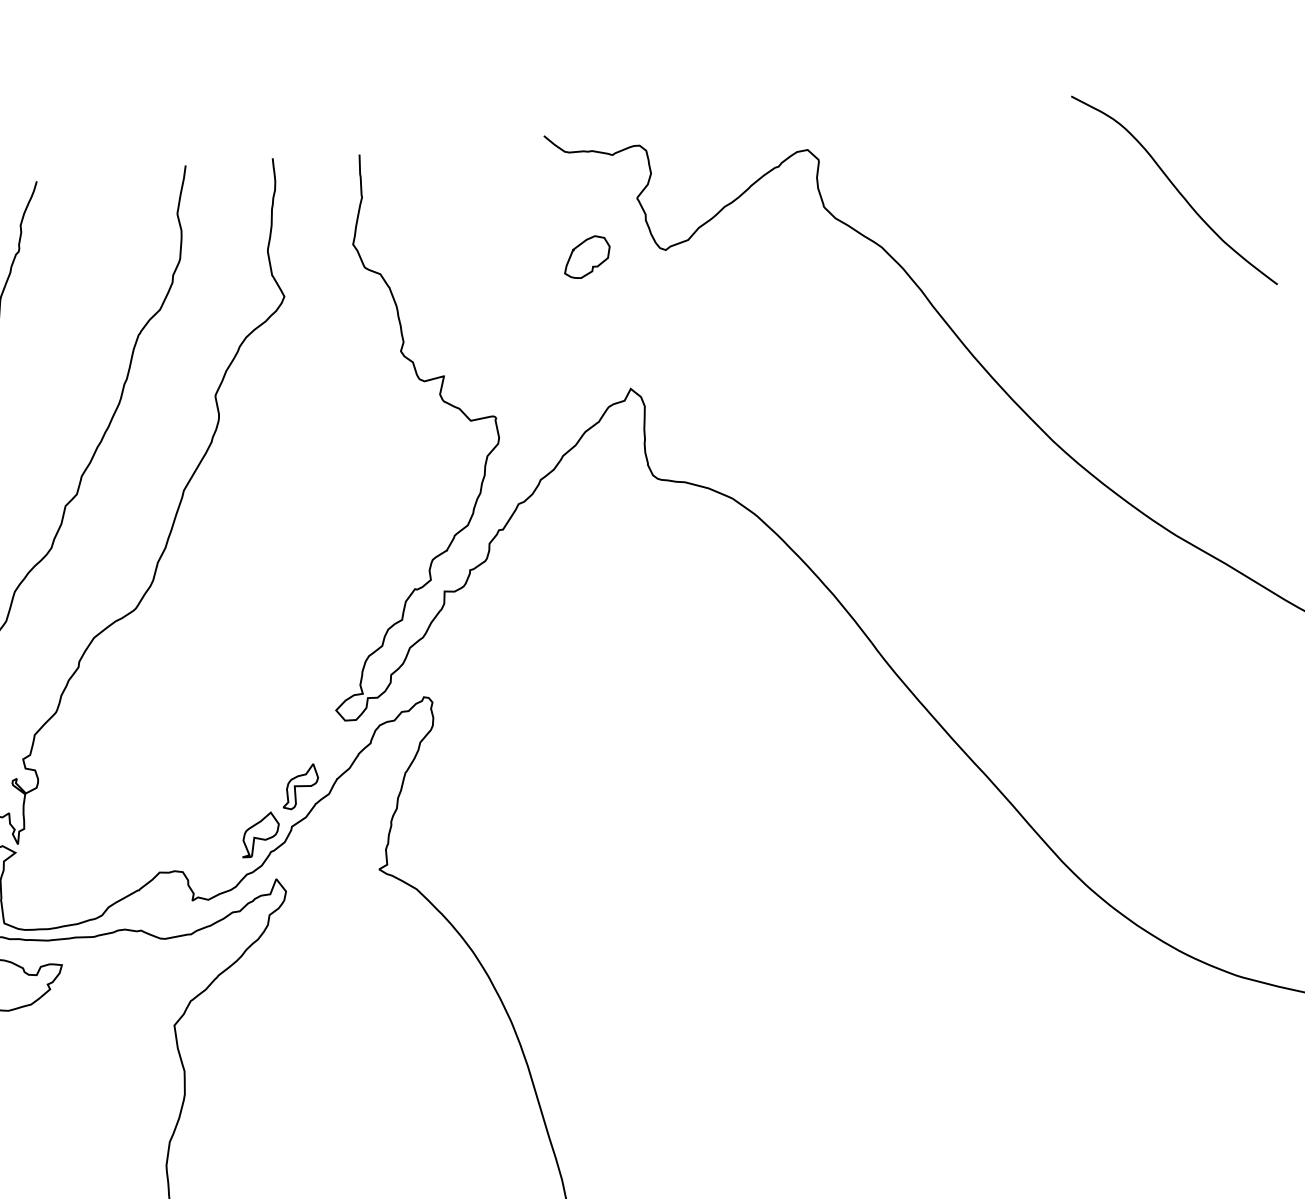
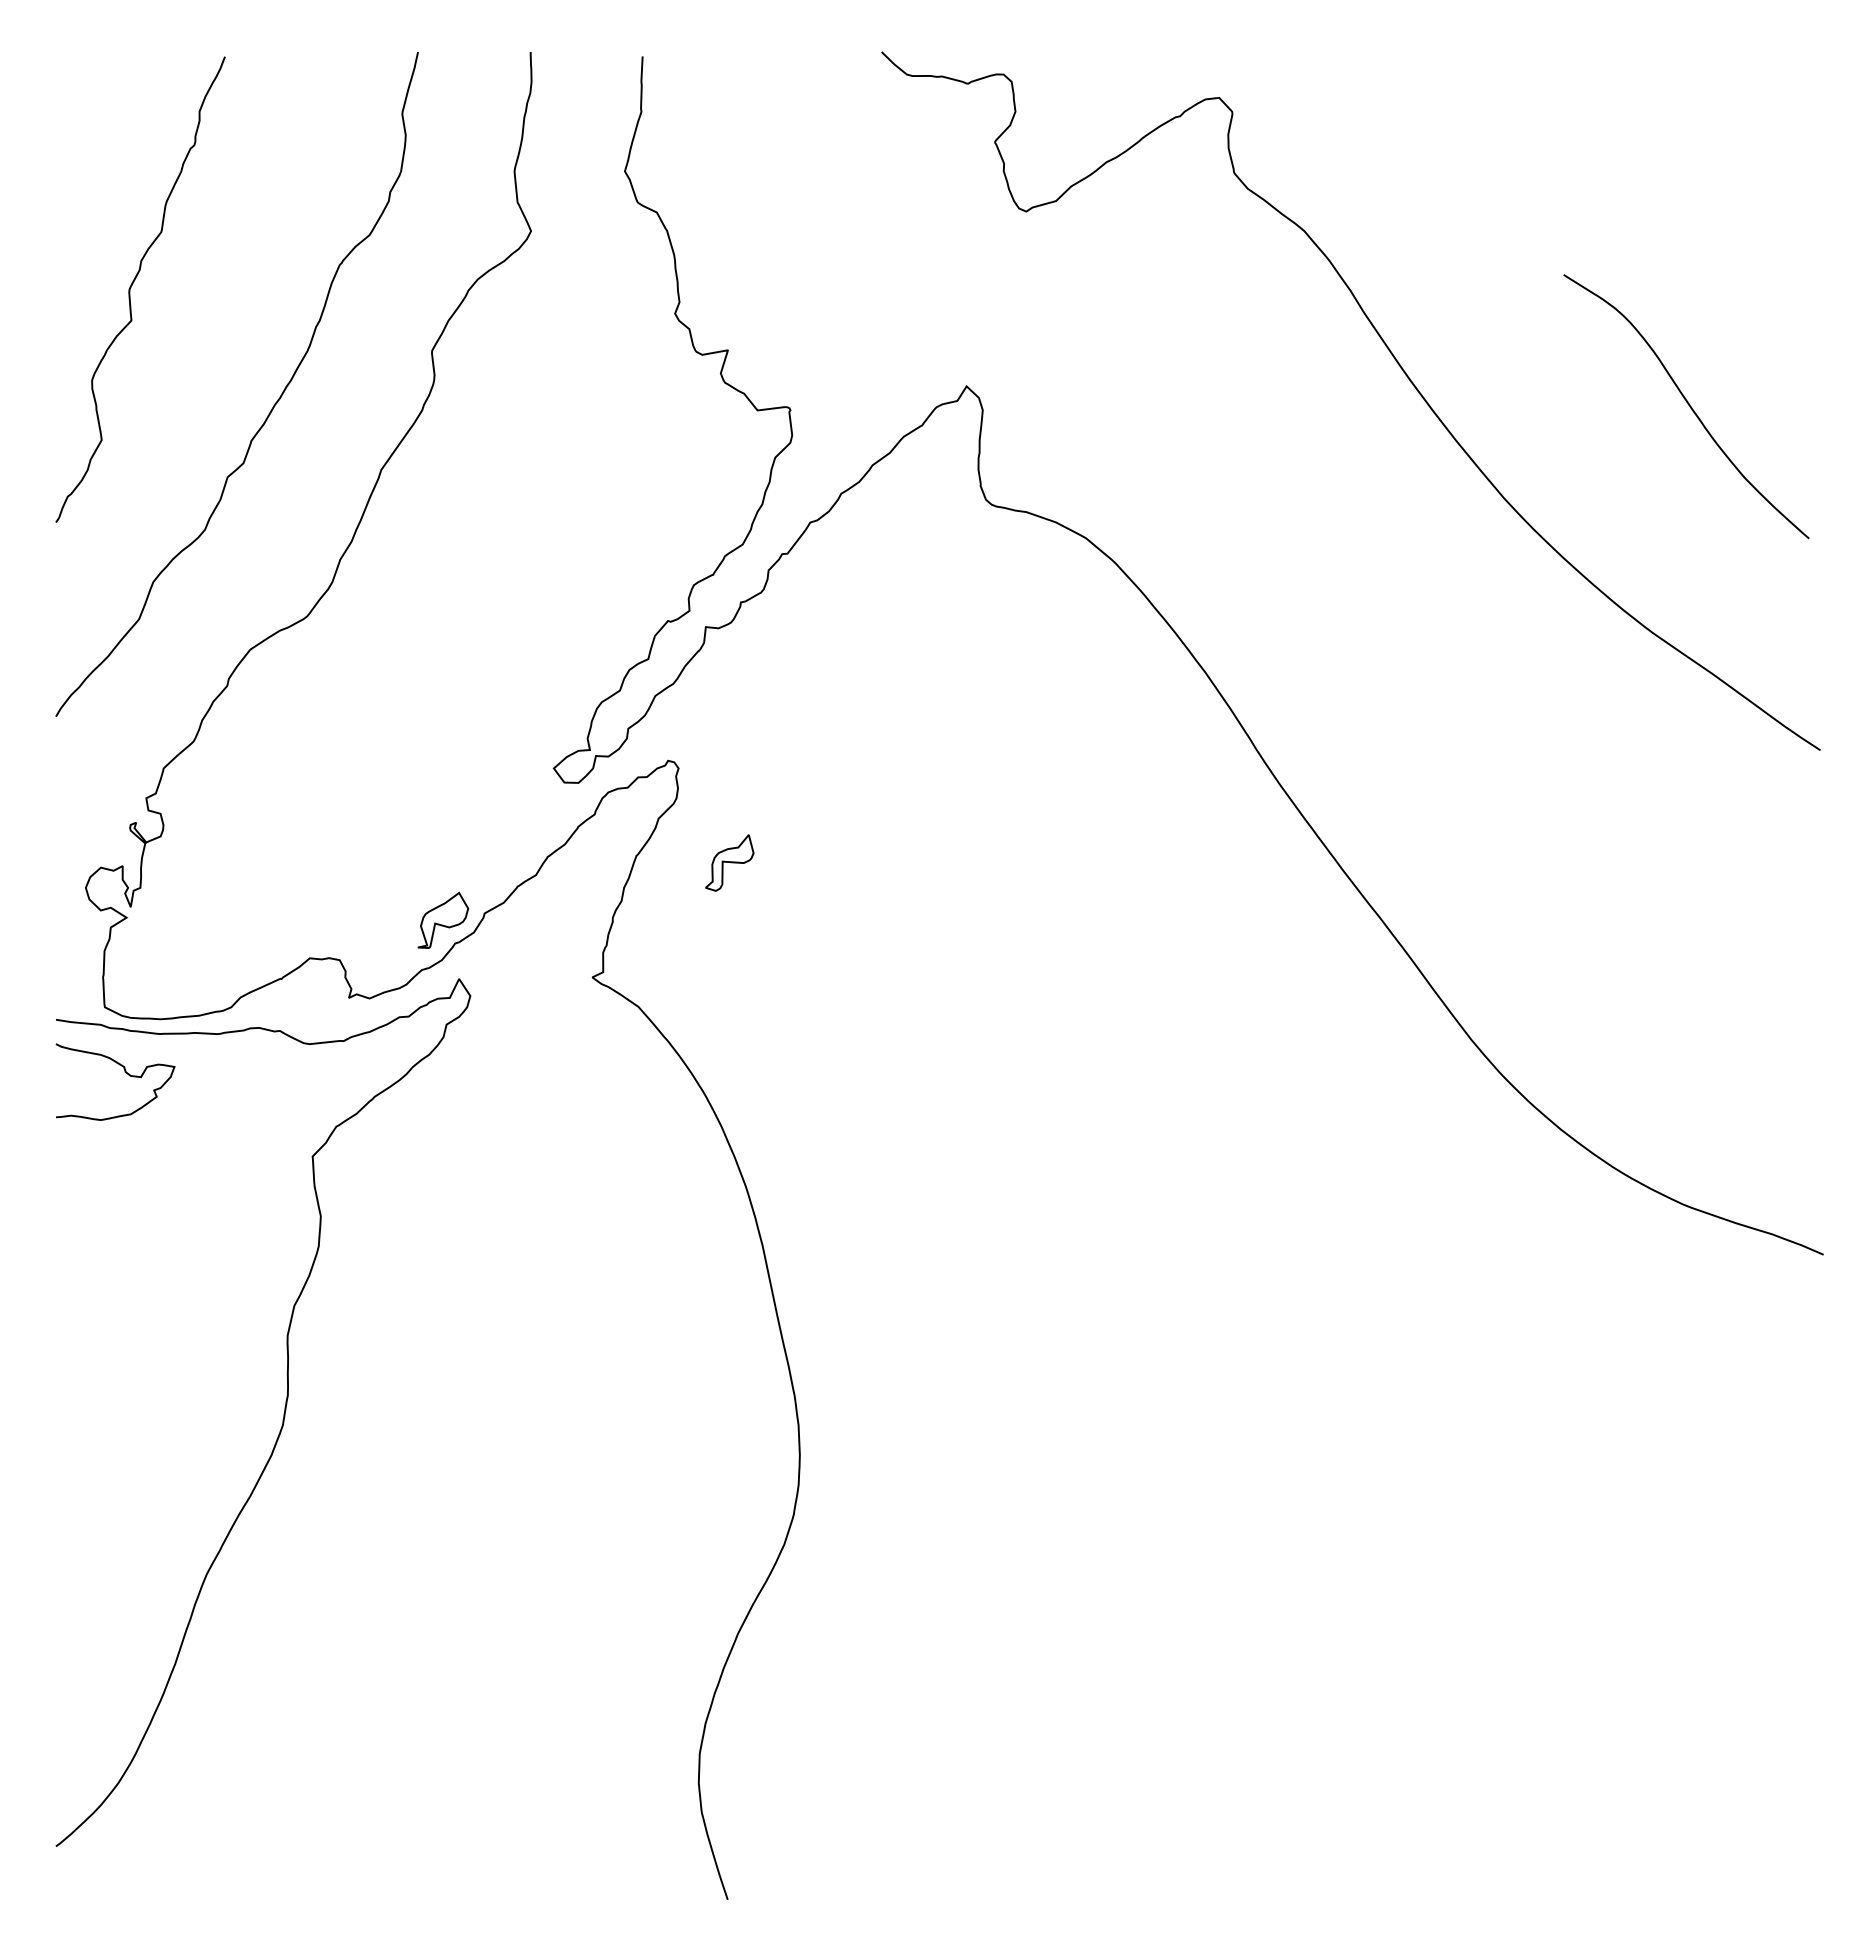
curve: (1175, 188) -> (1687, 404), moved
part: (587, 257) -> (924, 212), removed
part: (300, 786) -> (729, 862), moved

